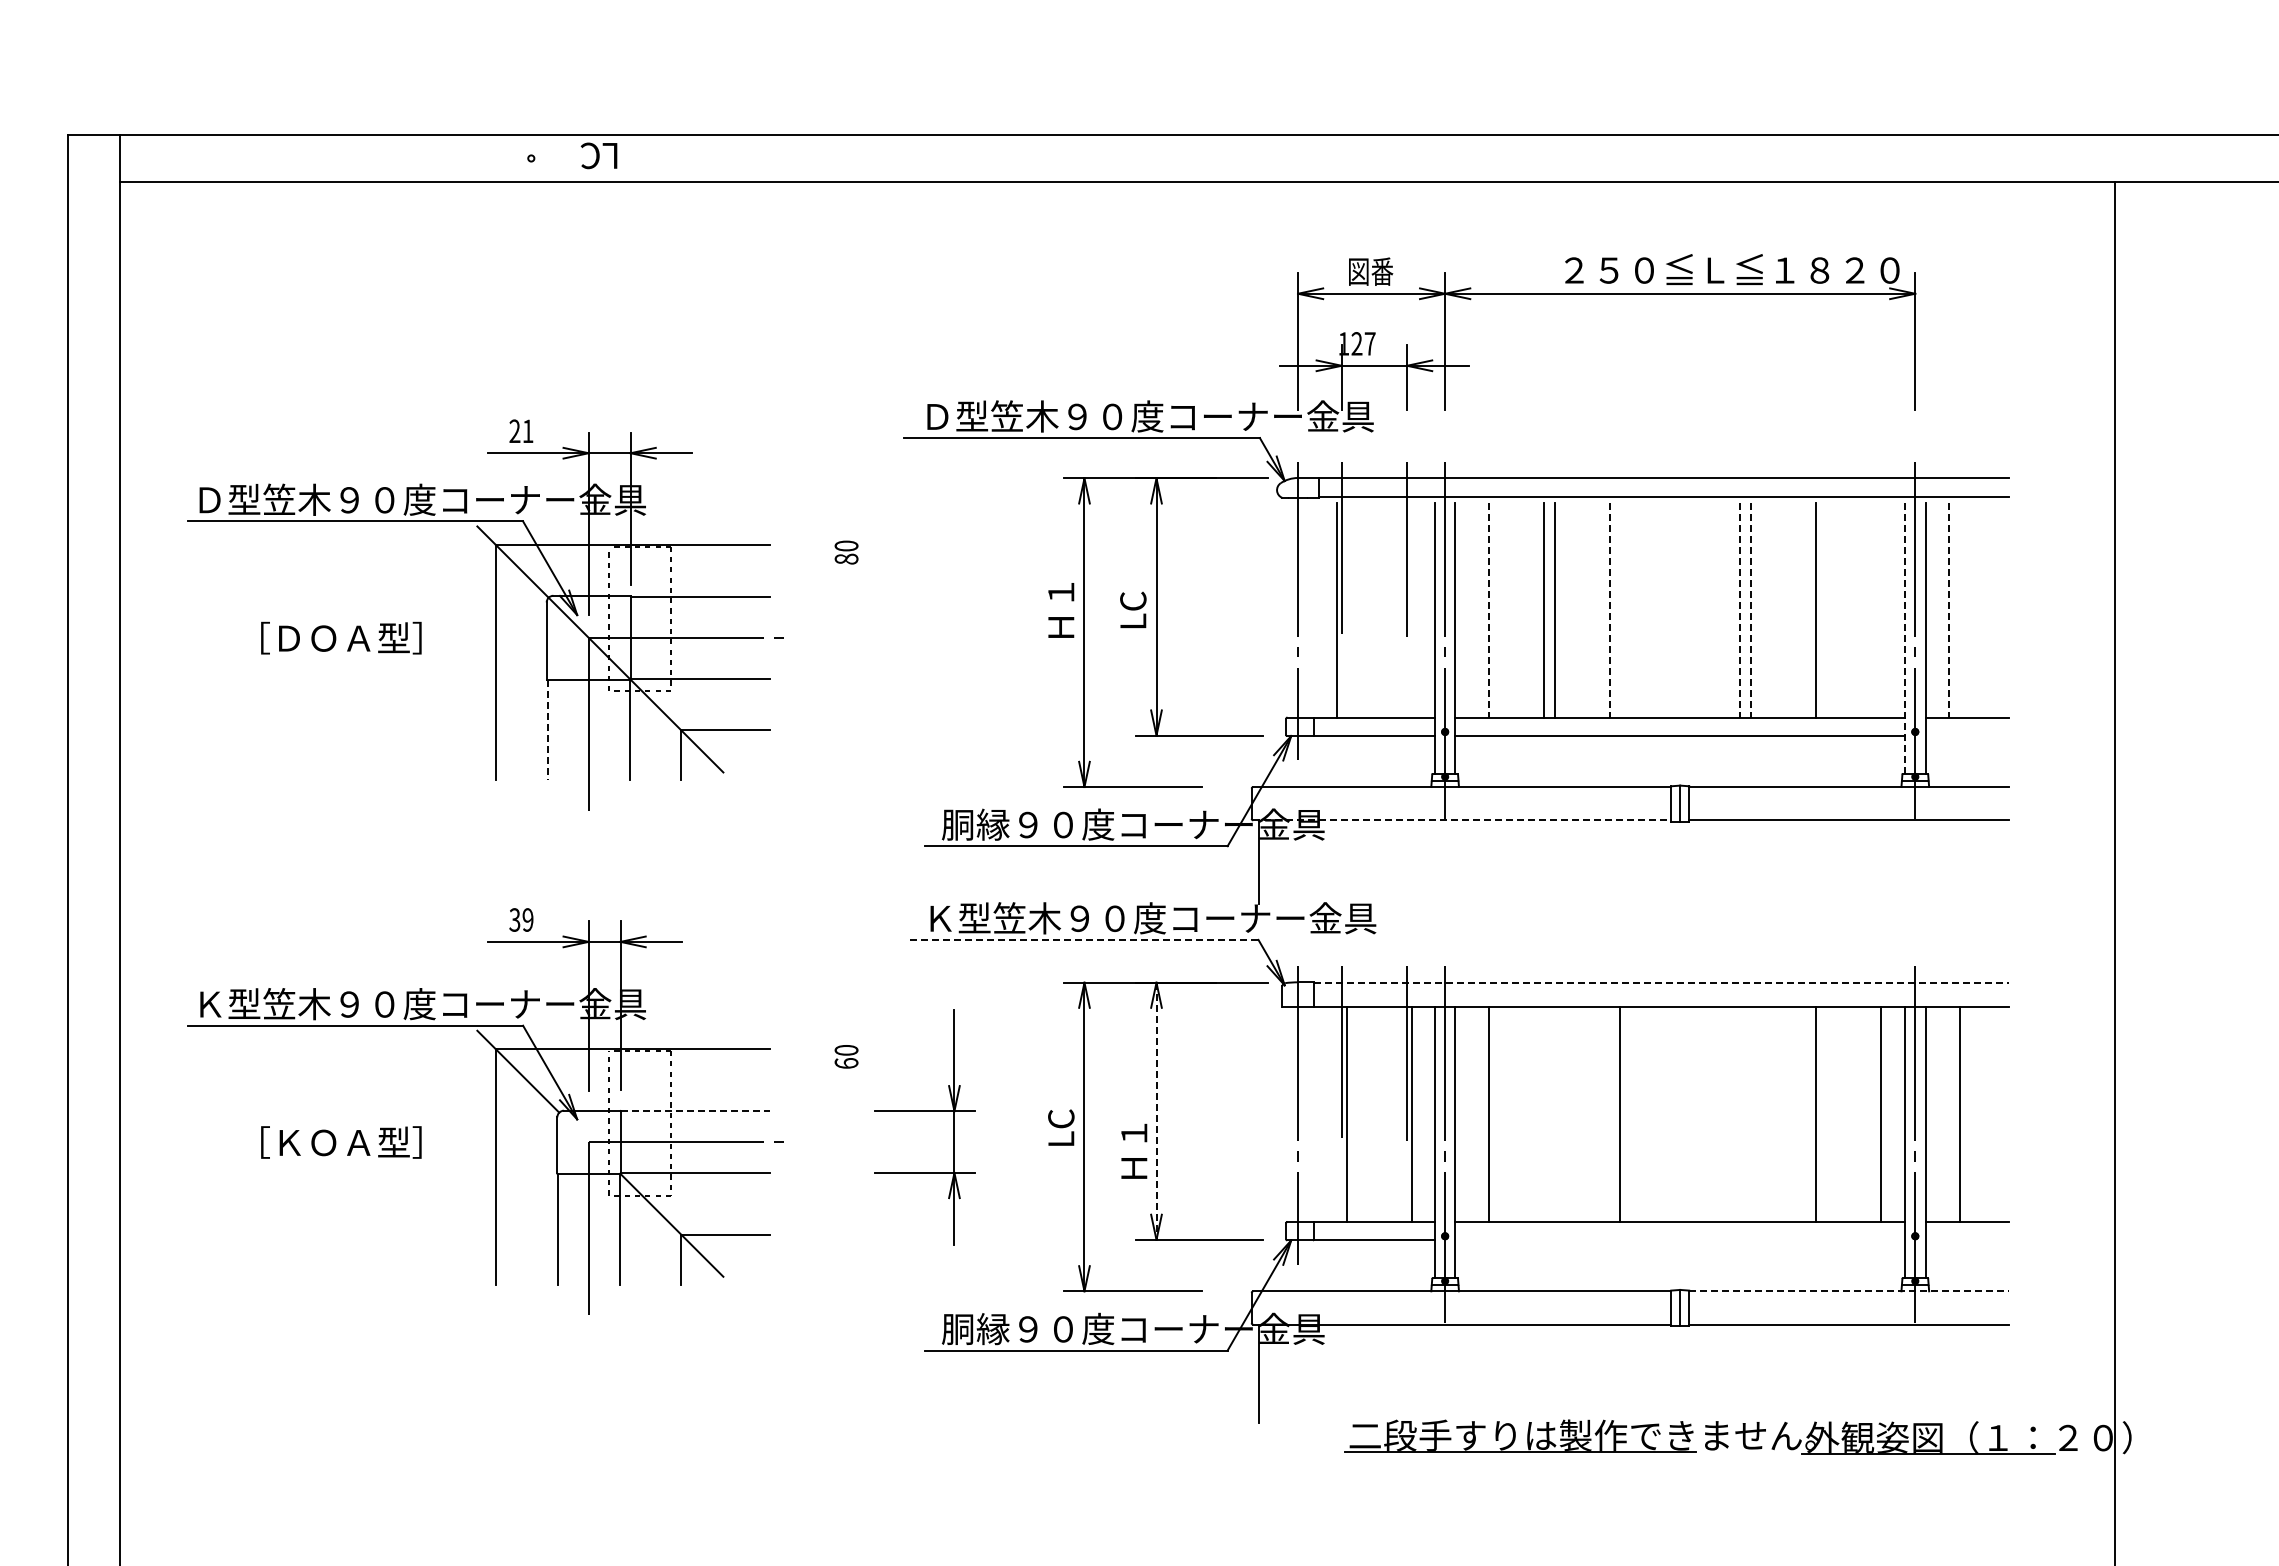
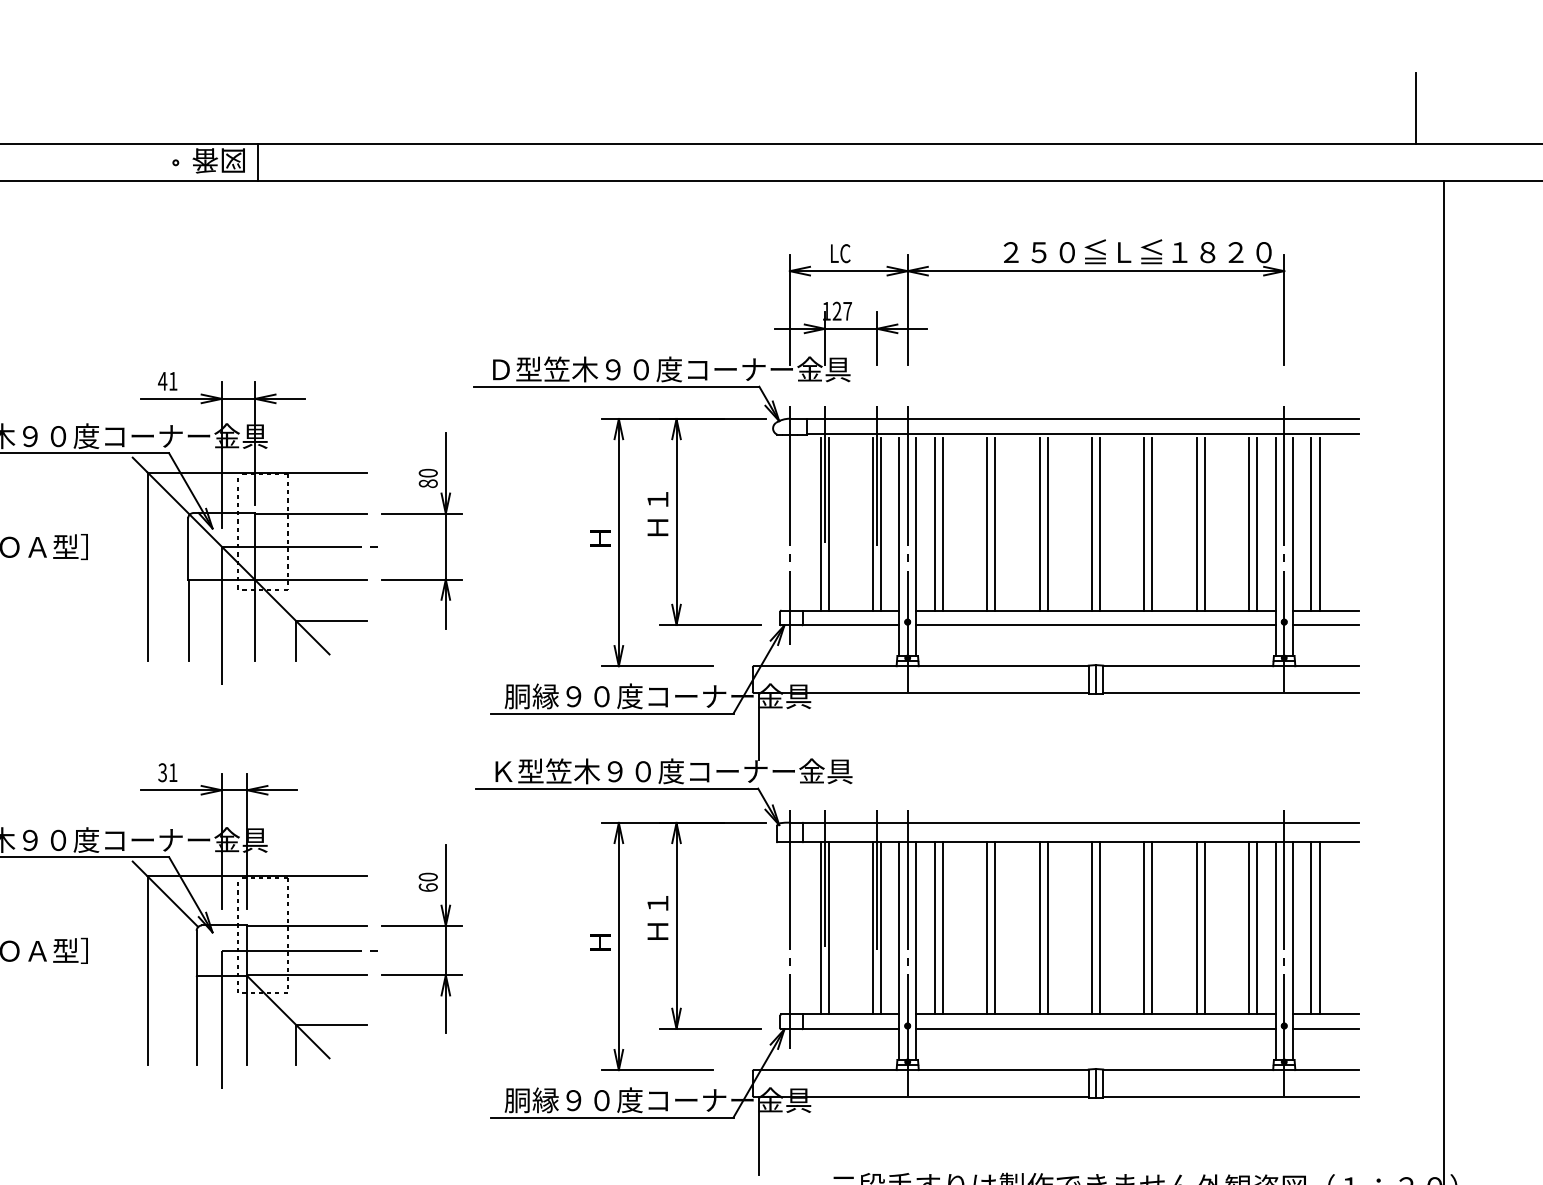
line: (2079, 90) -> (1415, 108), added
text: (584, 155) -> (218, 160), LC -> 図番
line: (634, 158) -> (258, 162), added
text: (1371, 271) -> (848, 253), 図番 -> LC
text: (514, 430) -> (162, 380), 21 -> 41
part: (838, 597) -> (421, 514), added
text: (1133, 598) -> (658, 515), LC -> Ｈ１
line: (1346, 609) -> (828, 524), added
line: (1401, 609) -> (872, 524), added
line: (1412, 609) -> (881, 524), added
line: (1479, 609) -> (935, 524), added
line: (1620, 609) -> (1048, 524), added
line: (1675, 609) -> (1092, 524), added
line: (1685, 609) -> (1100, 524), added
line: (1805, 609) -> (1196, 524), added
line: (1871, 609) -> (1249, 524), added
line: (1881, 609) -> (1257, 524), added
line: (1959, 609) -> (1319, 524), added
text: (1061, 610) -> (600, 524), Ｈ１ -> Ｈ
line: (1489, 610) -> (943, 524), dashed -> solid
line: (1609, 610) -> (1039, 524), dashed -> solid
line: (1740, 610) -> (1144, 524), dashed -> solid
line: (1750, 610) -> (1152, 524), dashed -> solid
line: (1949, 610) -> (1311, 524), dashed -> solid
line: (1905, 638) -> (1276, 547), dashed -> solid
line: (547, 730) -> (188, 620), dashed -> solid
line: (1966, 735) -> (1325, 624), added
line: (1462, 820) -> (921, 693), dashed -> solid
text: (527, 919) -> (172, 772), 39 -> 31
line: (1082, 939) -> (617, 788), dashed -> solid
line: (1661, 982) -> (1080, 822), dashed -> solid
line: (695, 1111) -> (307, 926), dashed -> solid
part: (924, 1111) -> (421, 926), moved
line: (1156, 1111) -> (676, 926), dashed -> solid
line: (1336, 1113) -> (820, 927), added
line: (1401, 1113) -> (872, 927), added
line: (1479, 1113) -> (935, 927), added
line: (1544, 1113) -> (987, 927), added
line: (1554, 1113) -> (995, 927), added
line: (1609, 1113) -> (1039, 927), added
line: (1675, 1113) -> (1092, 927), added
line: (1685, 1113) -> (1100, 927), added
line: (1740, 1113) -> (1144, 927), added
line: (1750, 1113) -> (1152, 927), added
line: (1805, 1113) -> (1196, 927), added
line: (1871, 1113) -> (1249, 927), added
line: (1949, 1113) -> (1311, 927), added
text: (1061, 1127) -> (600, 938), LC -> Ｈ
text: (1134, 1150) -> (658, 917), moved
line: (1680, 1239) -> (1096, 1028), added
line: (1966, 1239) -> (1325, 1028), added
line: (1848, 1291) -> (1230, 1070), dashed -> solid

